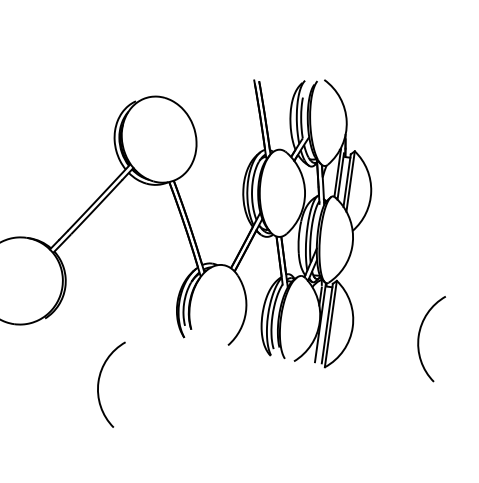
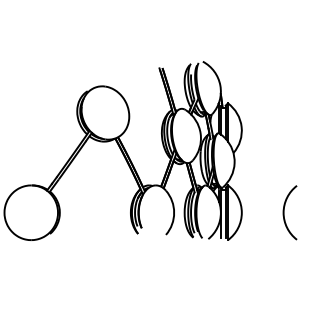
arc: (99, 381) -> (89, 268), removed

